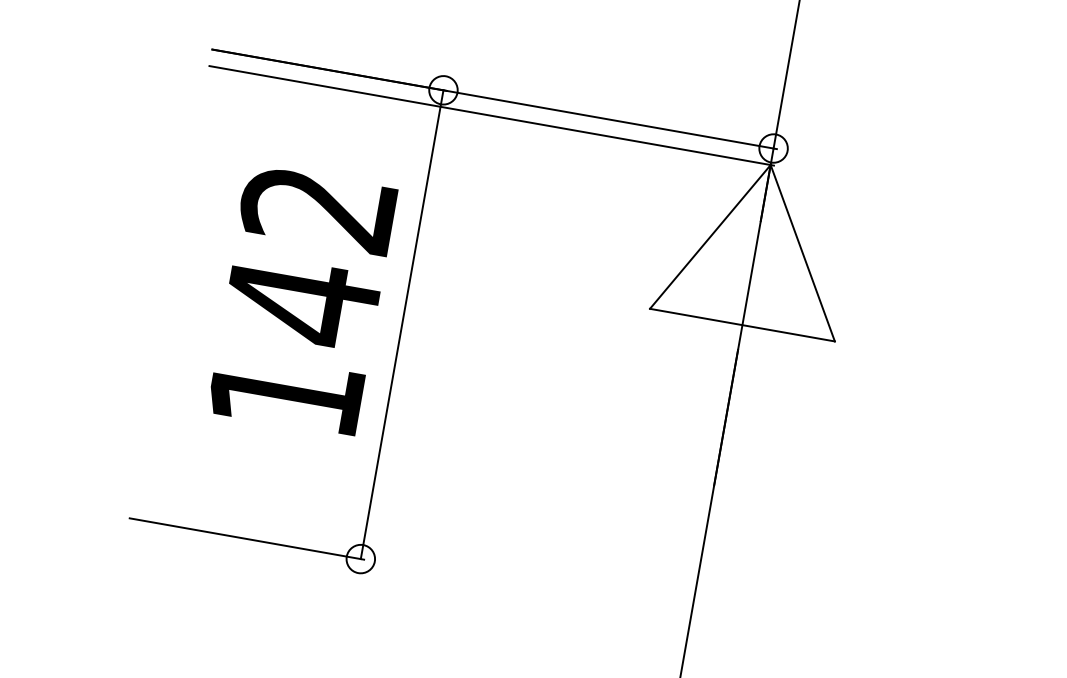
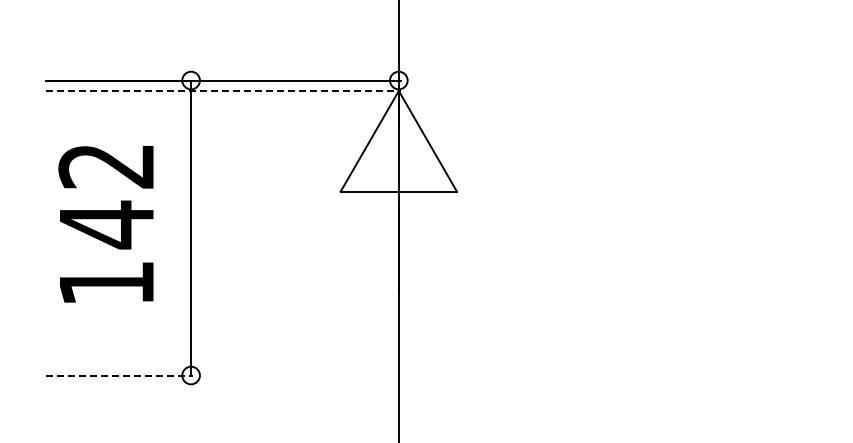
line: (492, 115) -> (223, 90), solid -> dashed
text: (300, 300) -> (105, 224), moved
line: (247, 538) -> (119, 375), solid -> dashed

